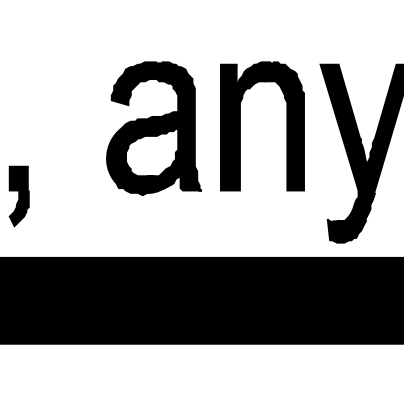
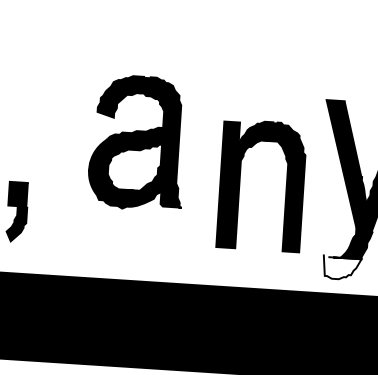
part: (240, 126) -> (239, 184), moved
part: (153, 128) -> (137, 142), moved
fill: (346, 230) -> (341, 267), removed

